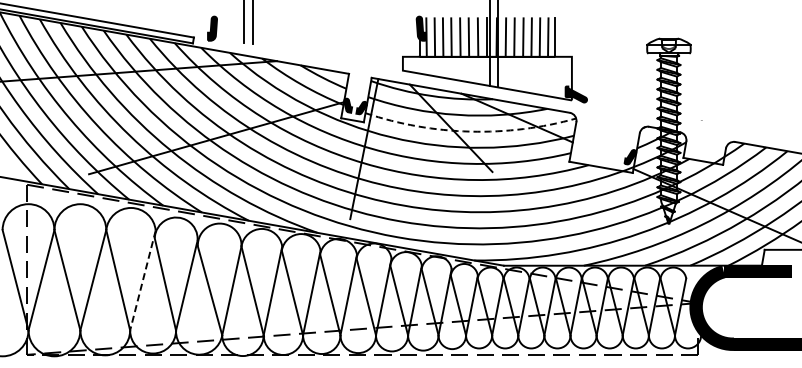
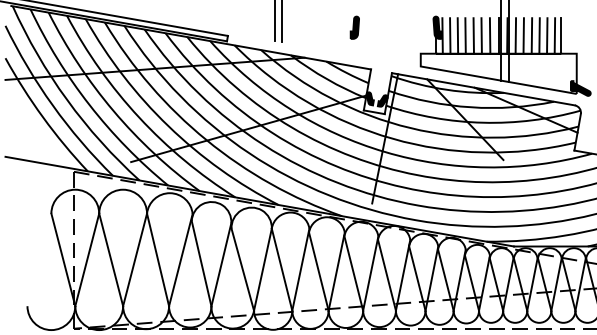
part: (212, 28) -> (354, 27), moved
arc: (470, 131) -> (483, 122), dashed -> solid
line: (142, 280) -> (180, 260), dashed -> solid

